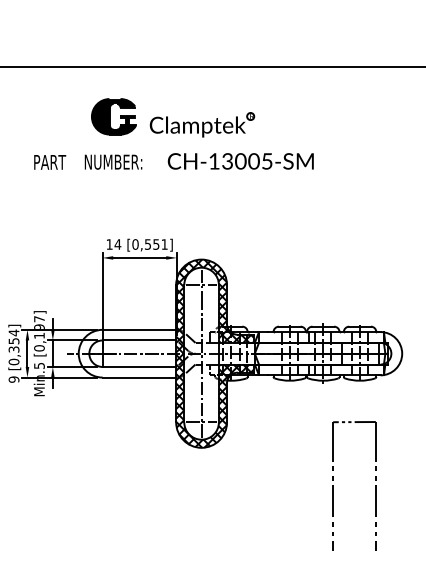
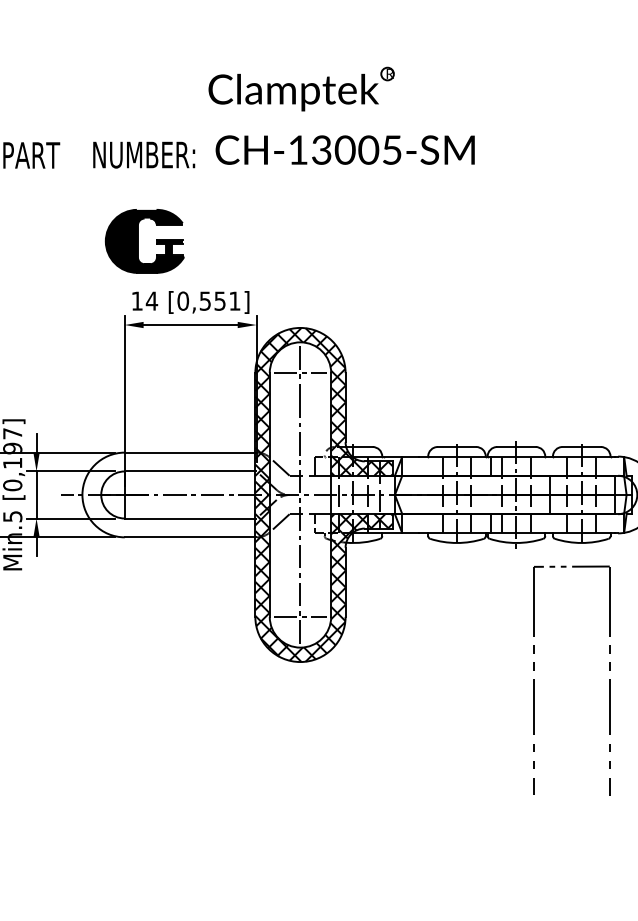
part: (113, 116) -> (144, 240), moved
text: (240, 161) -> (344, 150), moved
part: (333, 485) -> (534, 679), moved

